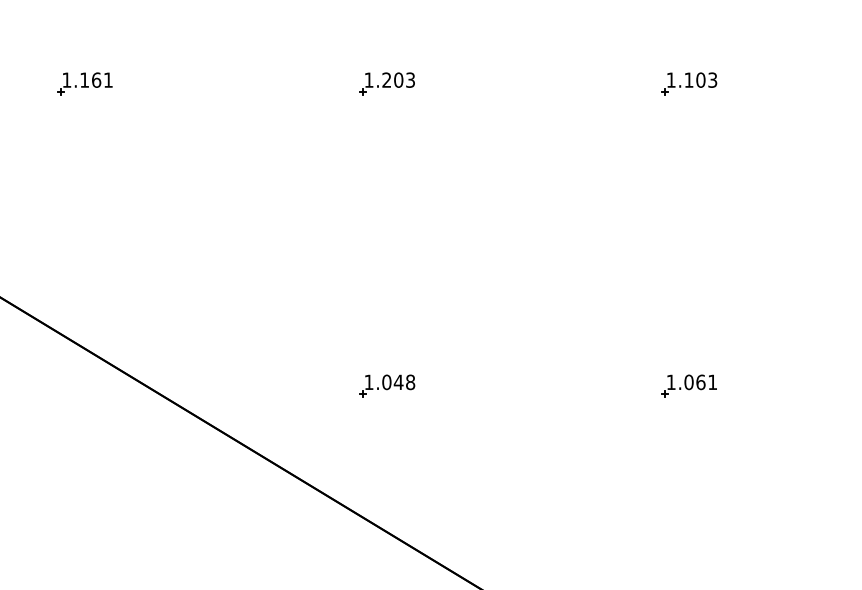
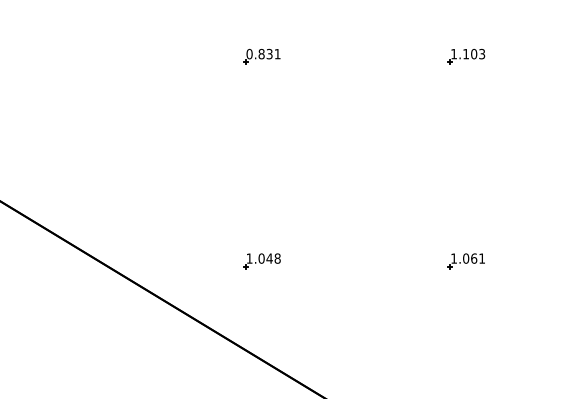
text: (389, 79) -> (263, 53), 1.203 -> 0.831
part: (83, 83) -> (56, 56), removed

